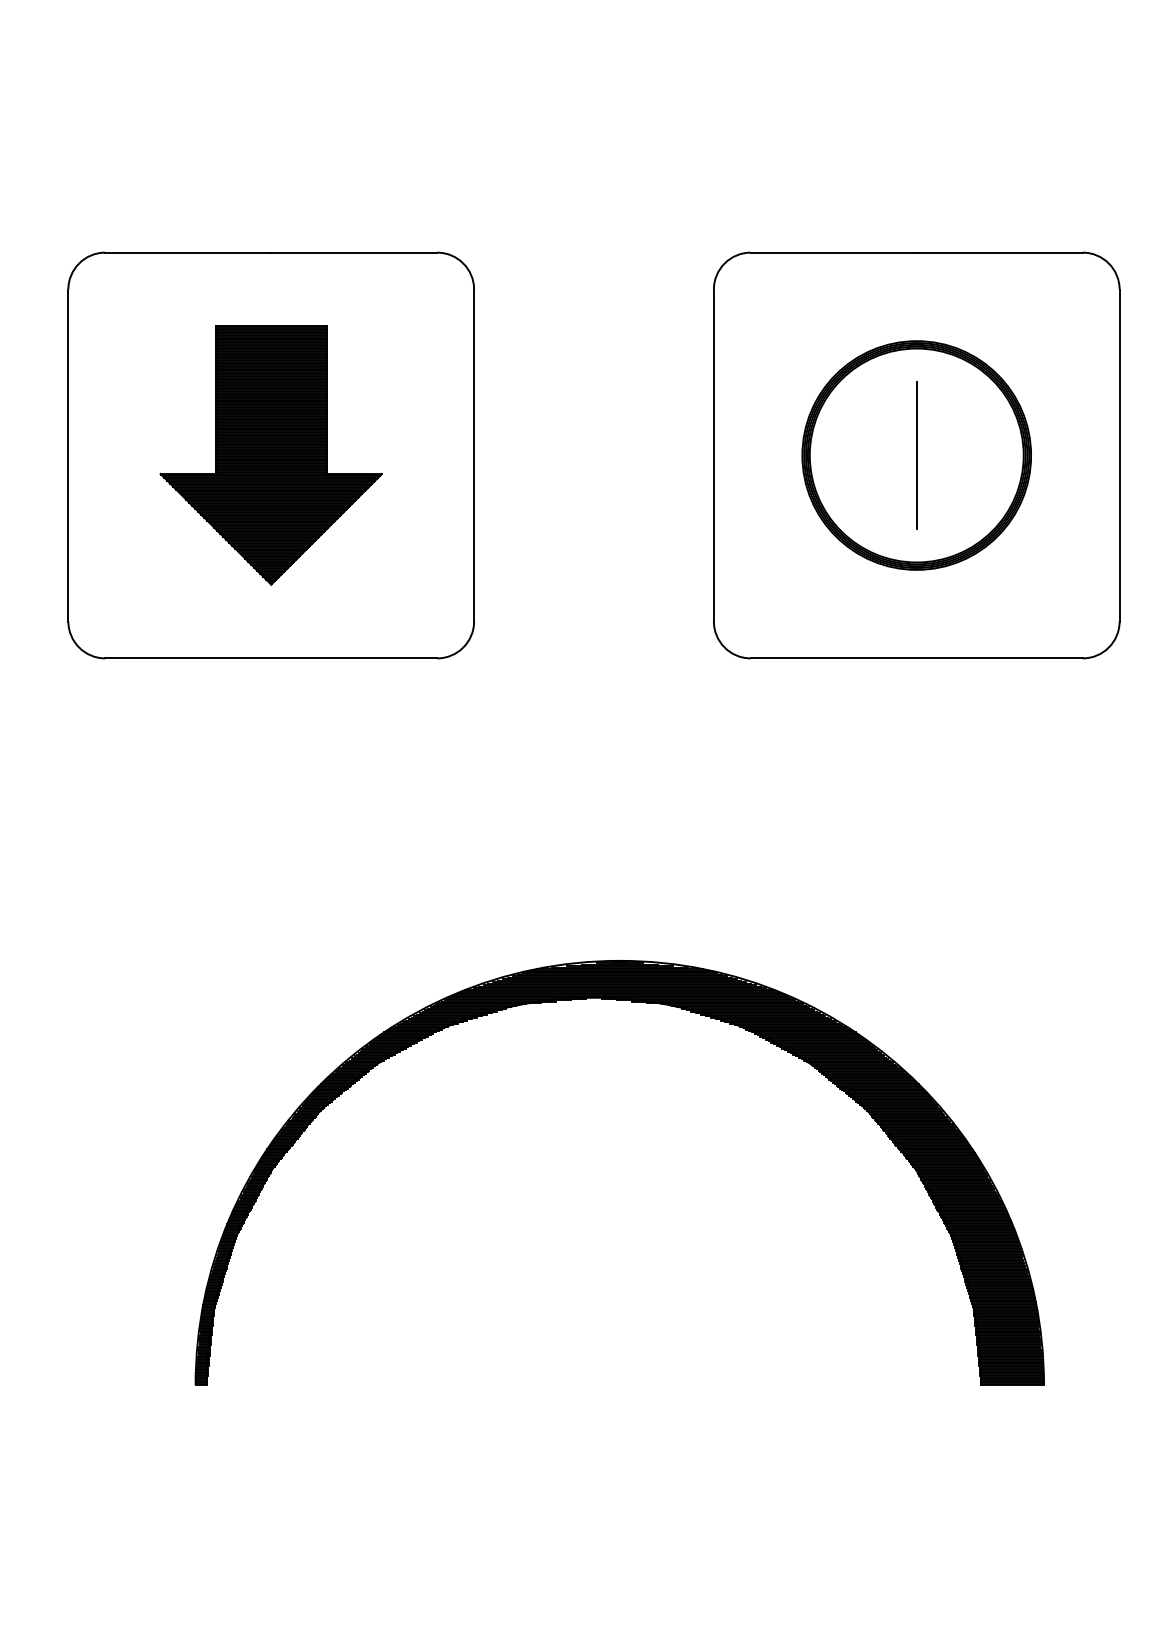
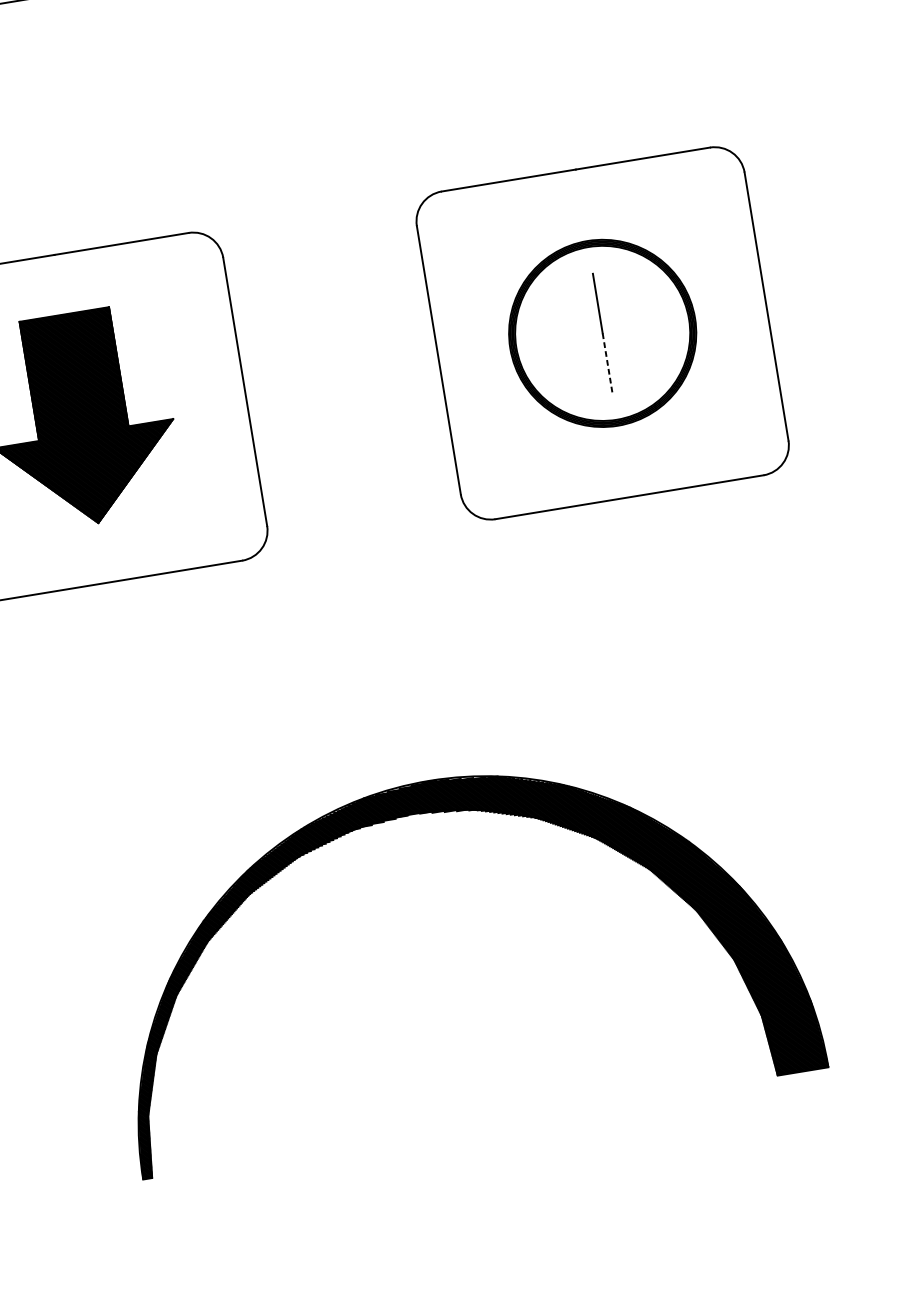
line: (916, 492) -> (607, 363), solid -> dashed

